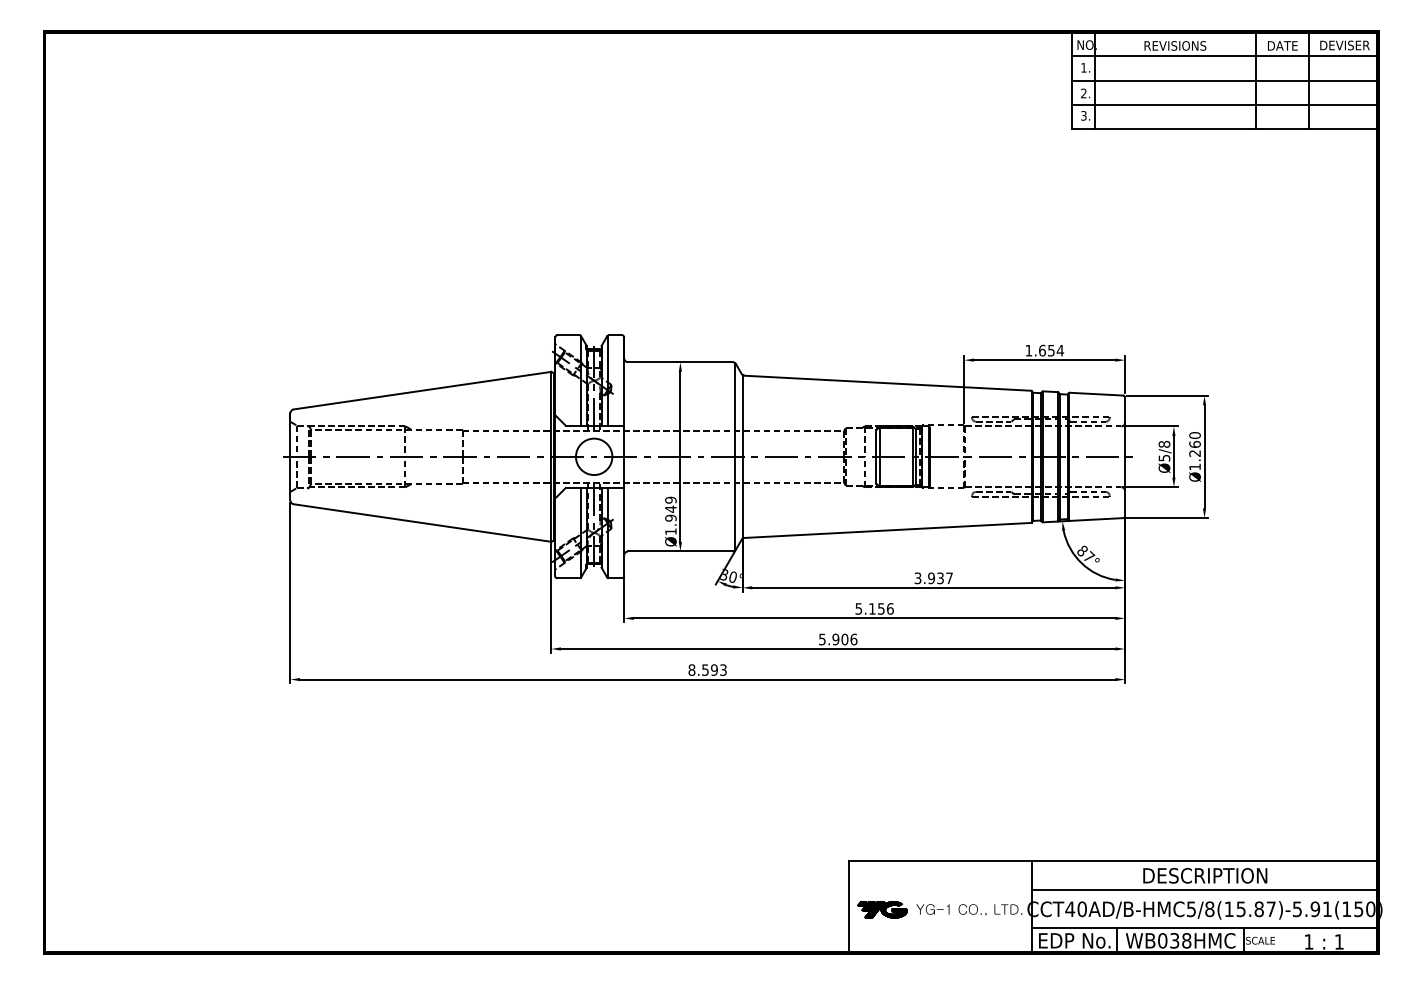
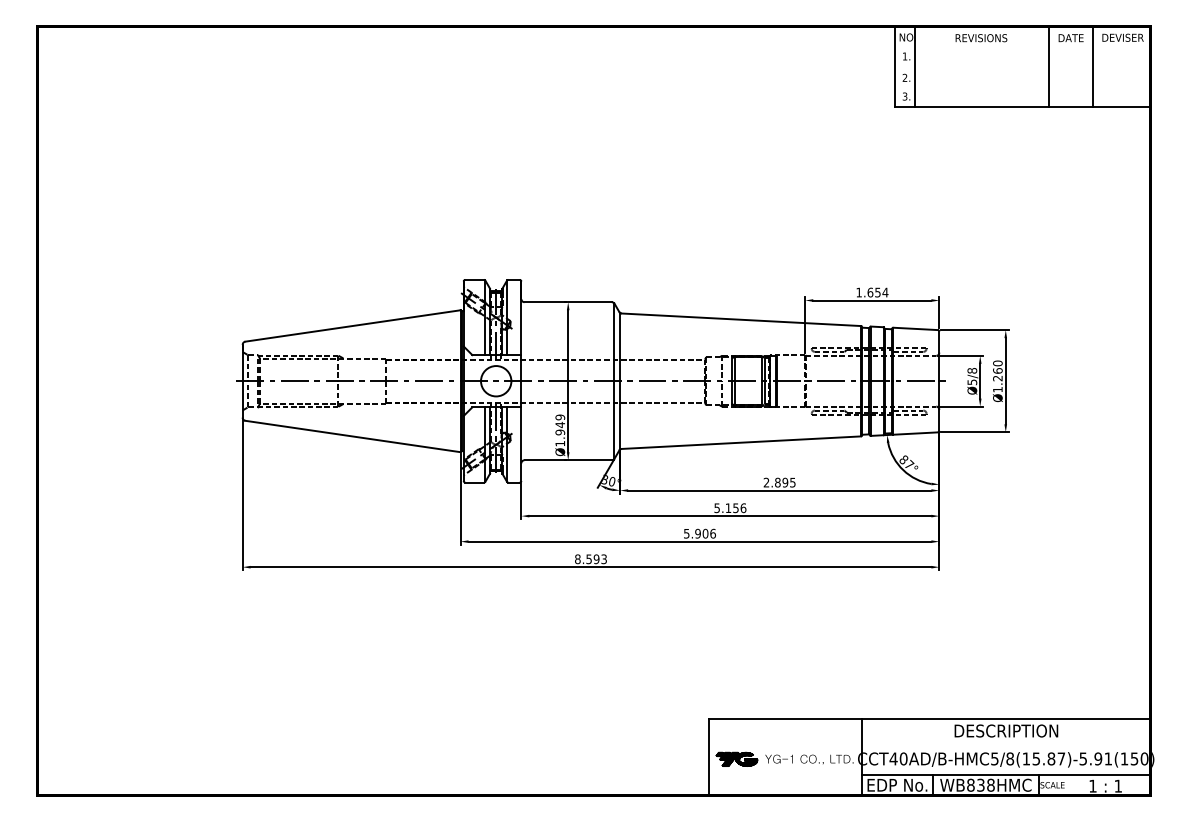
line: (1224, 55) -> (1022, 46), removed
line: (1224, 81) -> (1022, 67), removed
line: (1224, 105) -> (1022, 87), removed
text: (933, 578) -> (779, 482), 3.937 -> 2.895
line: (1205, 890) -> (1006, 743), removed
text: (1162, 941) -> (970, 785), WB038HMC -> WB838HMC

